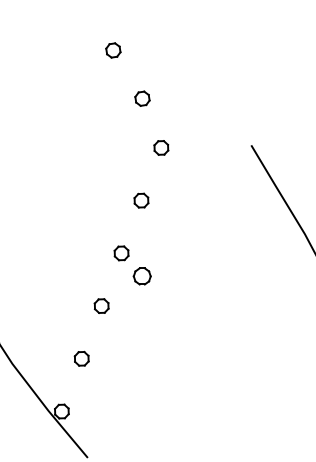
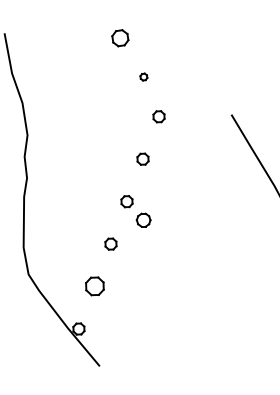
part: (113, 50) -> (120, 38), size x1.4
part: (142, 97) -> (143, 76), size x0.6
part: (81, 358) -> (94, 286), size x1.6

